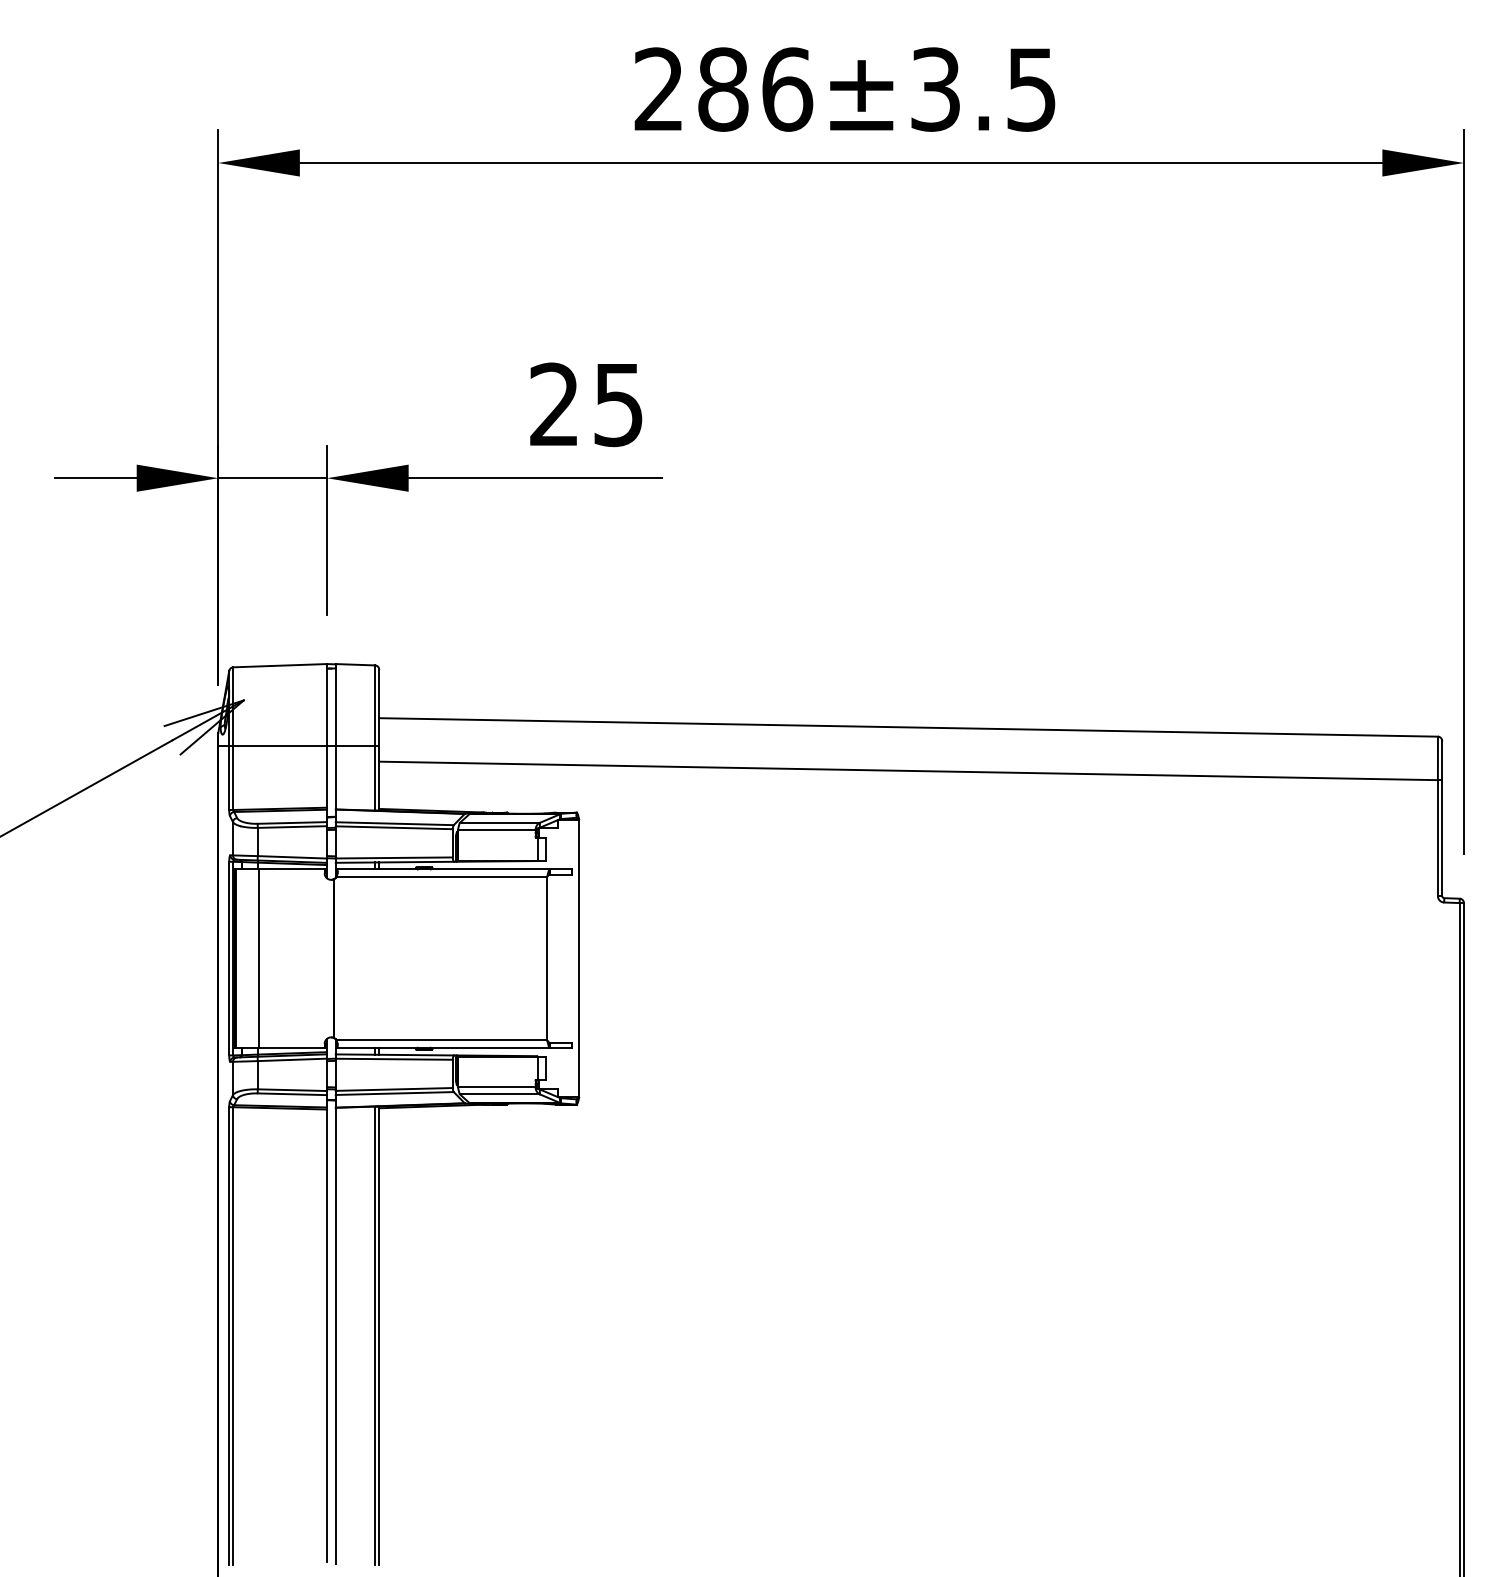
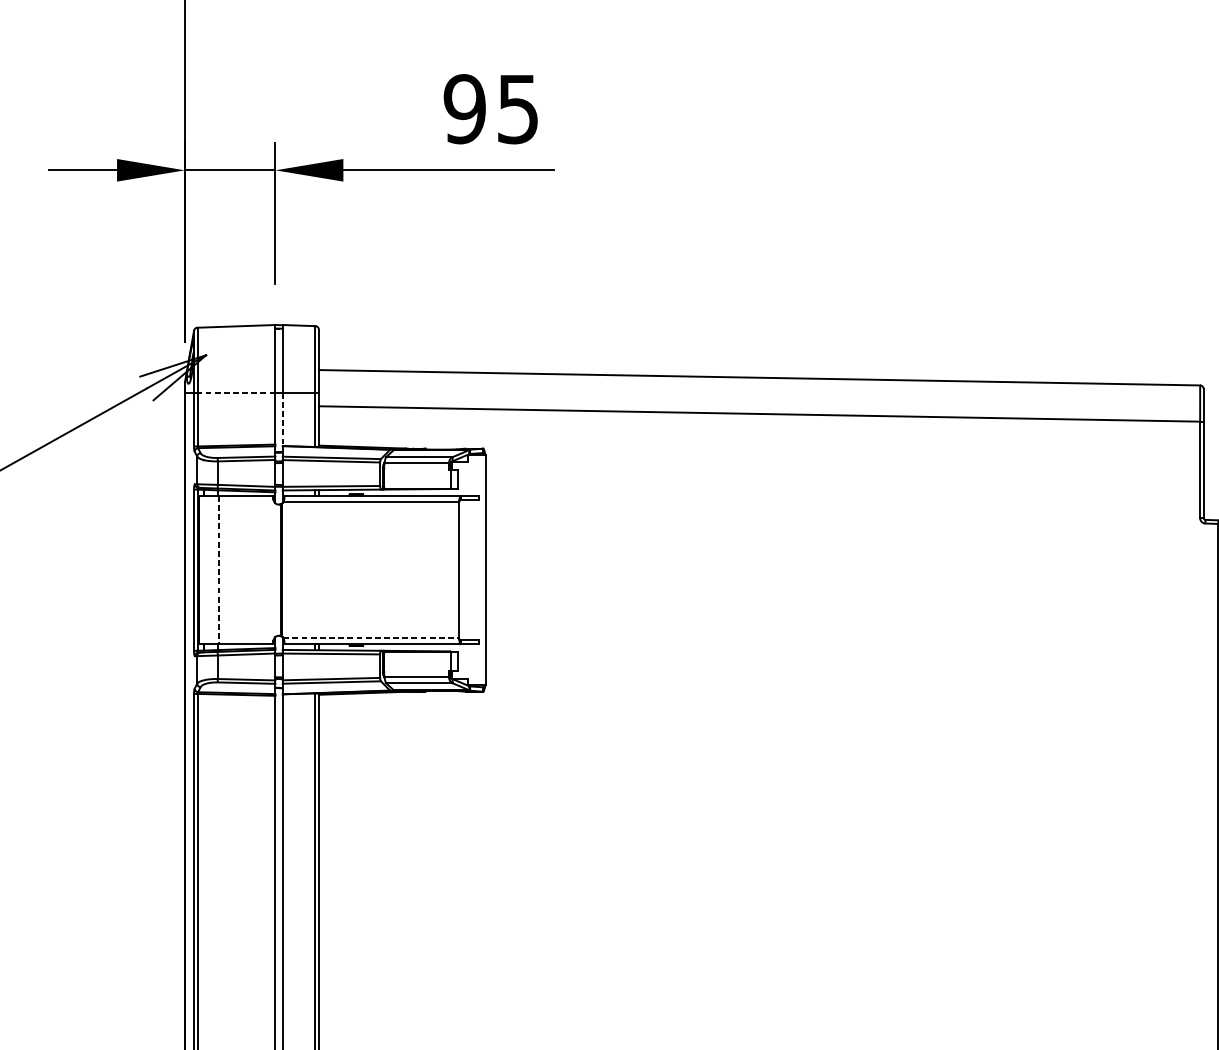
text: (554, 404) -> (464, 108), 25 -> 95
line: (280, 745) -> (236, 392), solid -> dashed
line: (335, 777) -> (282, 419), solid -> dashed
line: (259, 959) -> (219, 570), solid -> dashed
line: (442, 1039) -> (371, 637), solid -> dashed

